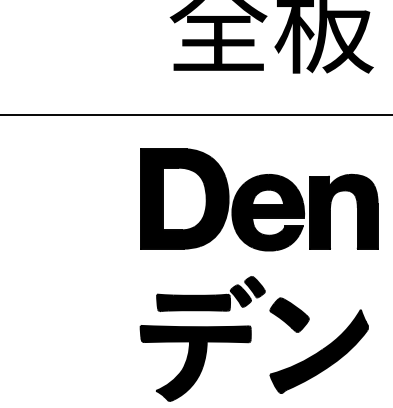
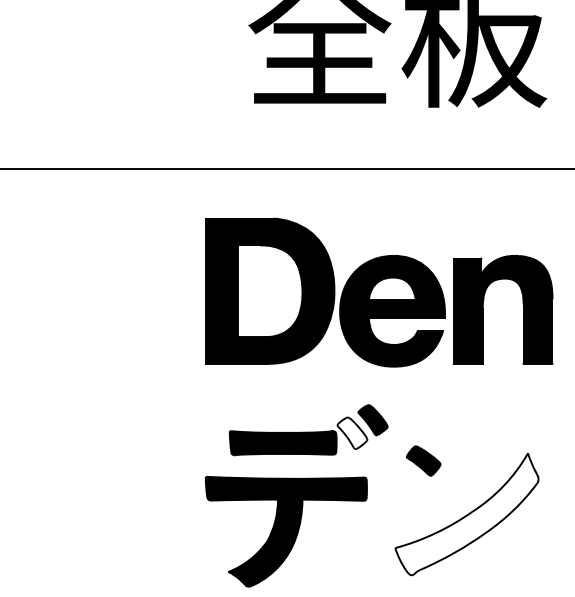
fill: (240, 295) -> (351, 432), removed
part: (289, 314) -> (423, 460), size x0.6
fill: (319, 351) -> (467, 514), removed

